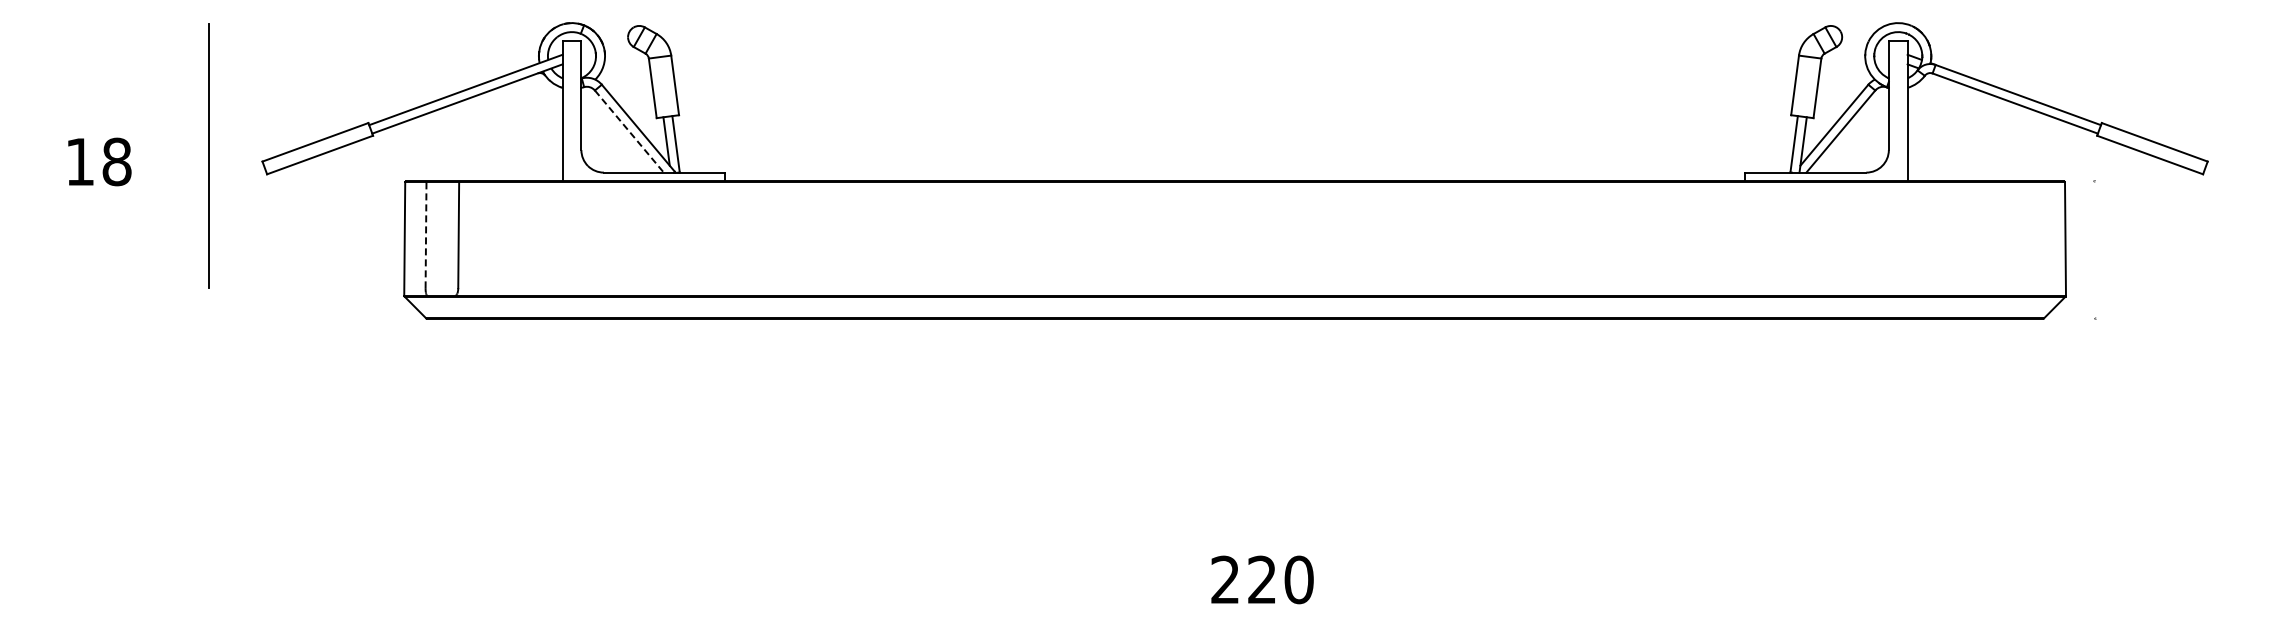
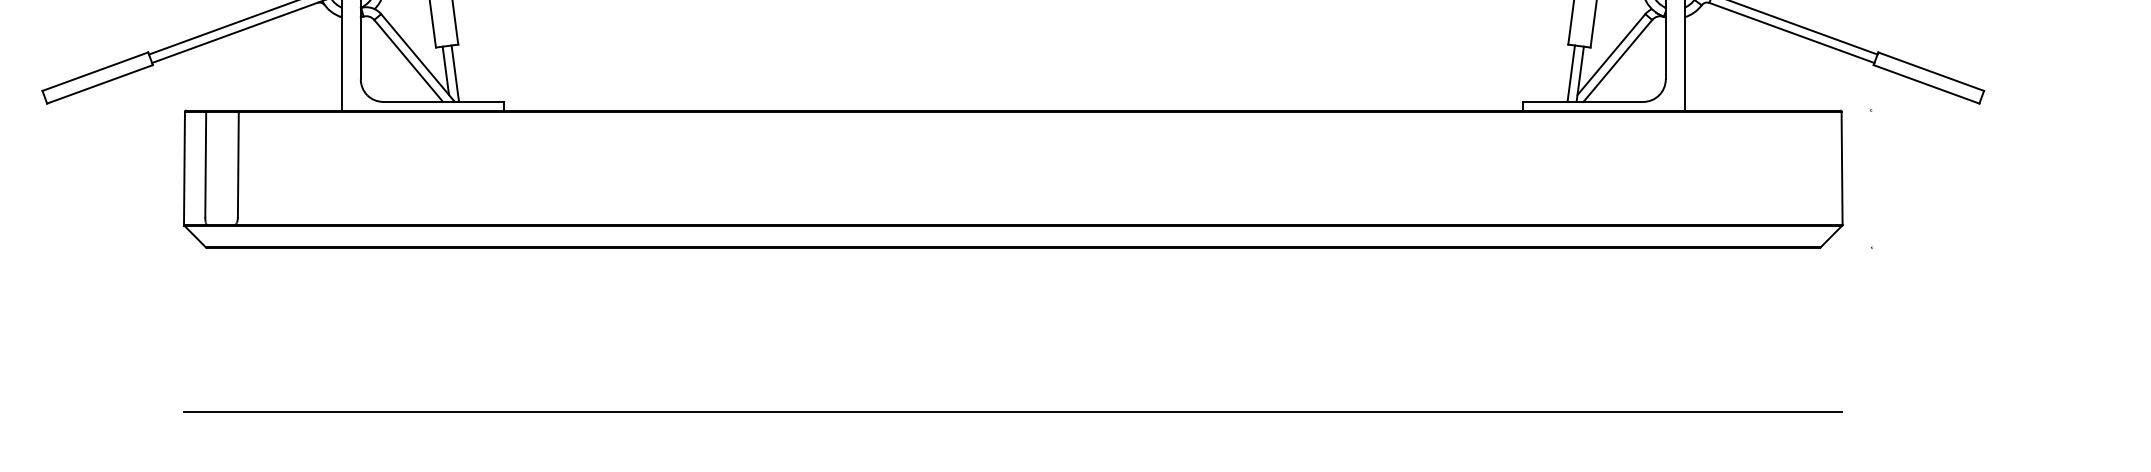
line: (629, 131) -> (408, 60), dashed -> solid
line: (426, 235) -> (206, 164), dashed -> solid
line: (1234, 483) -> (1012, 412), added

